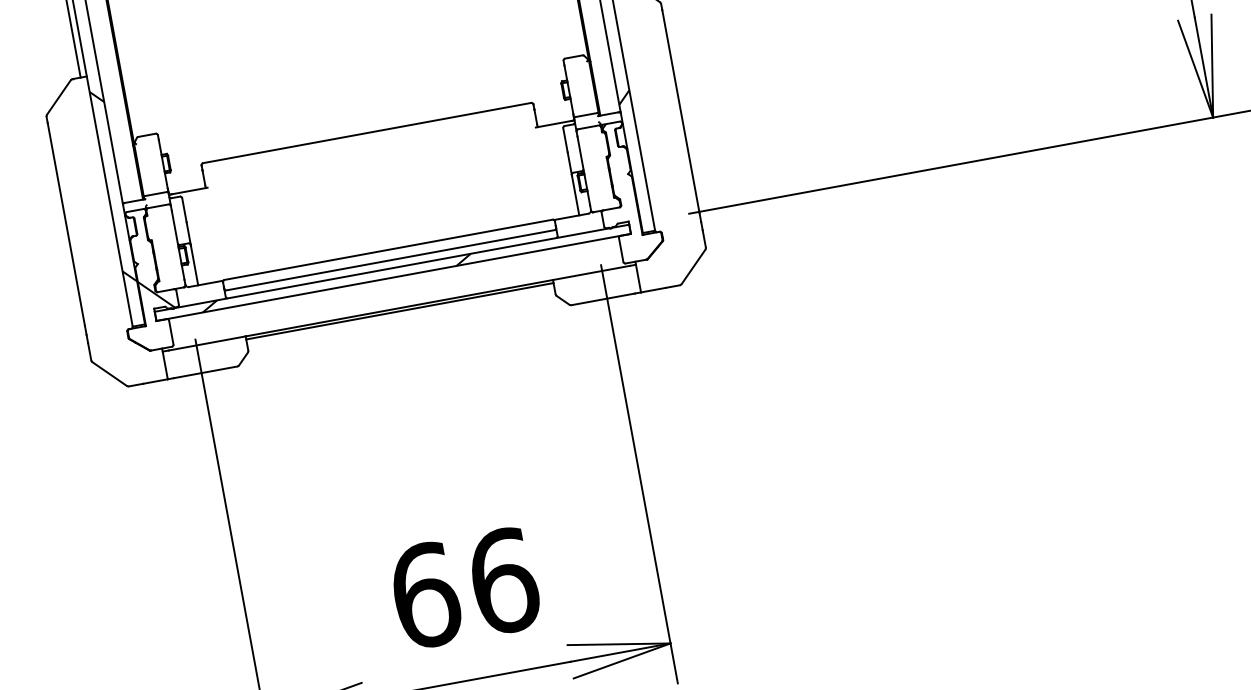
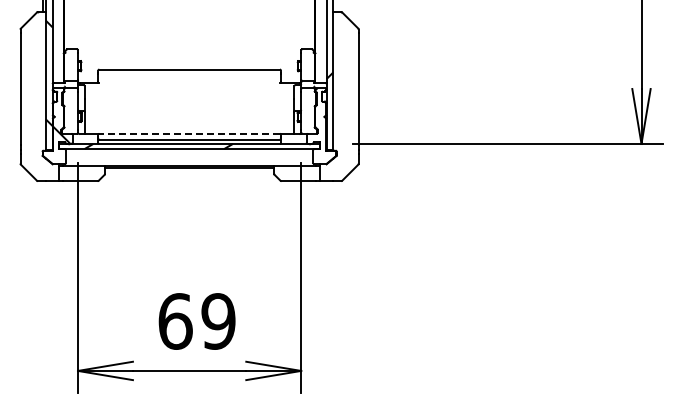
line: (388, 249) -> (189, 133), solid -> dashed
text: (503, 581) -> (218, 321), 66 -> 69

